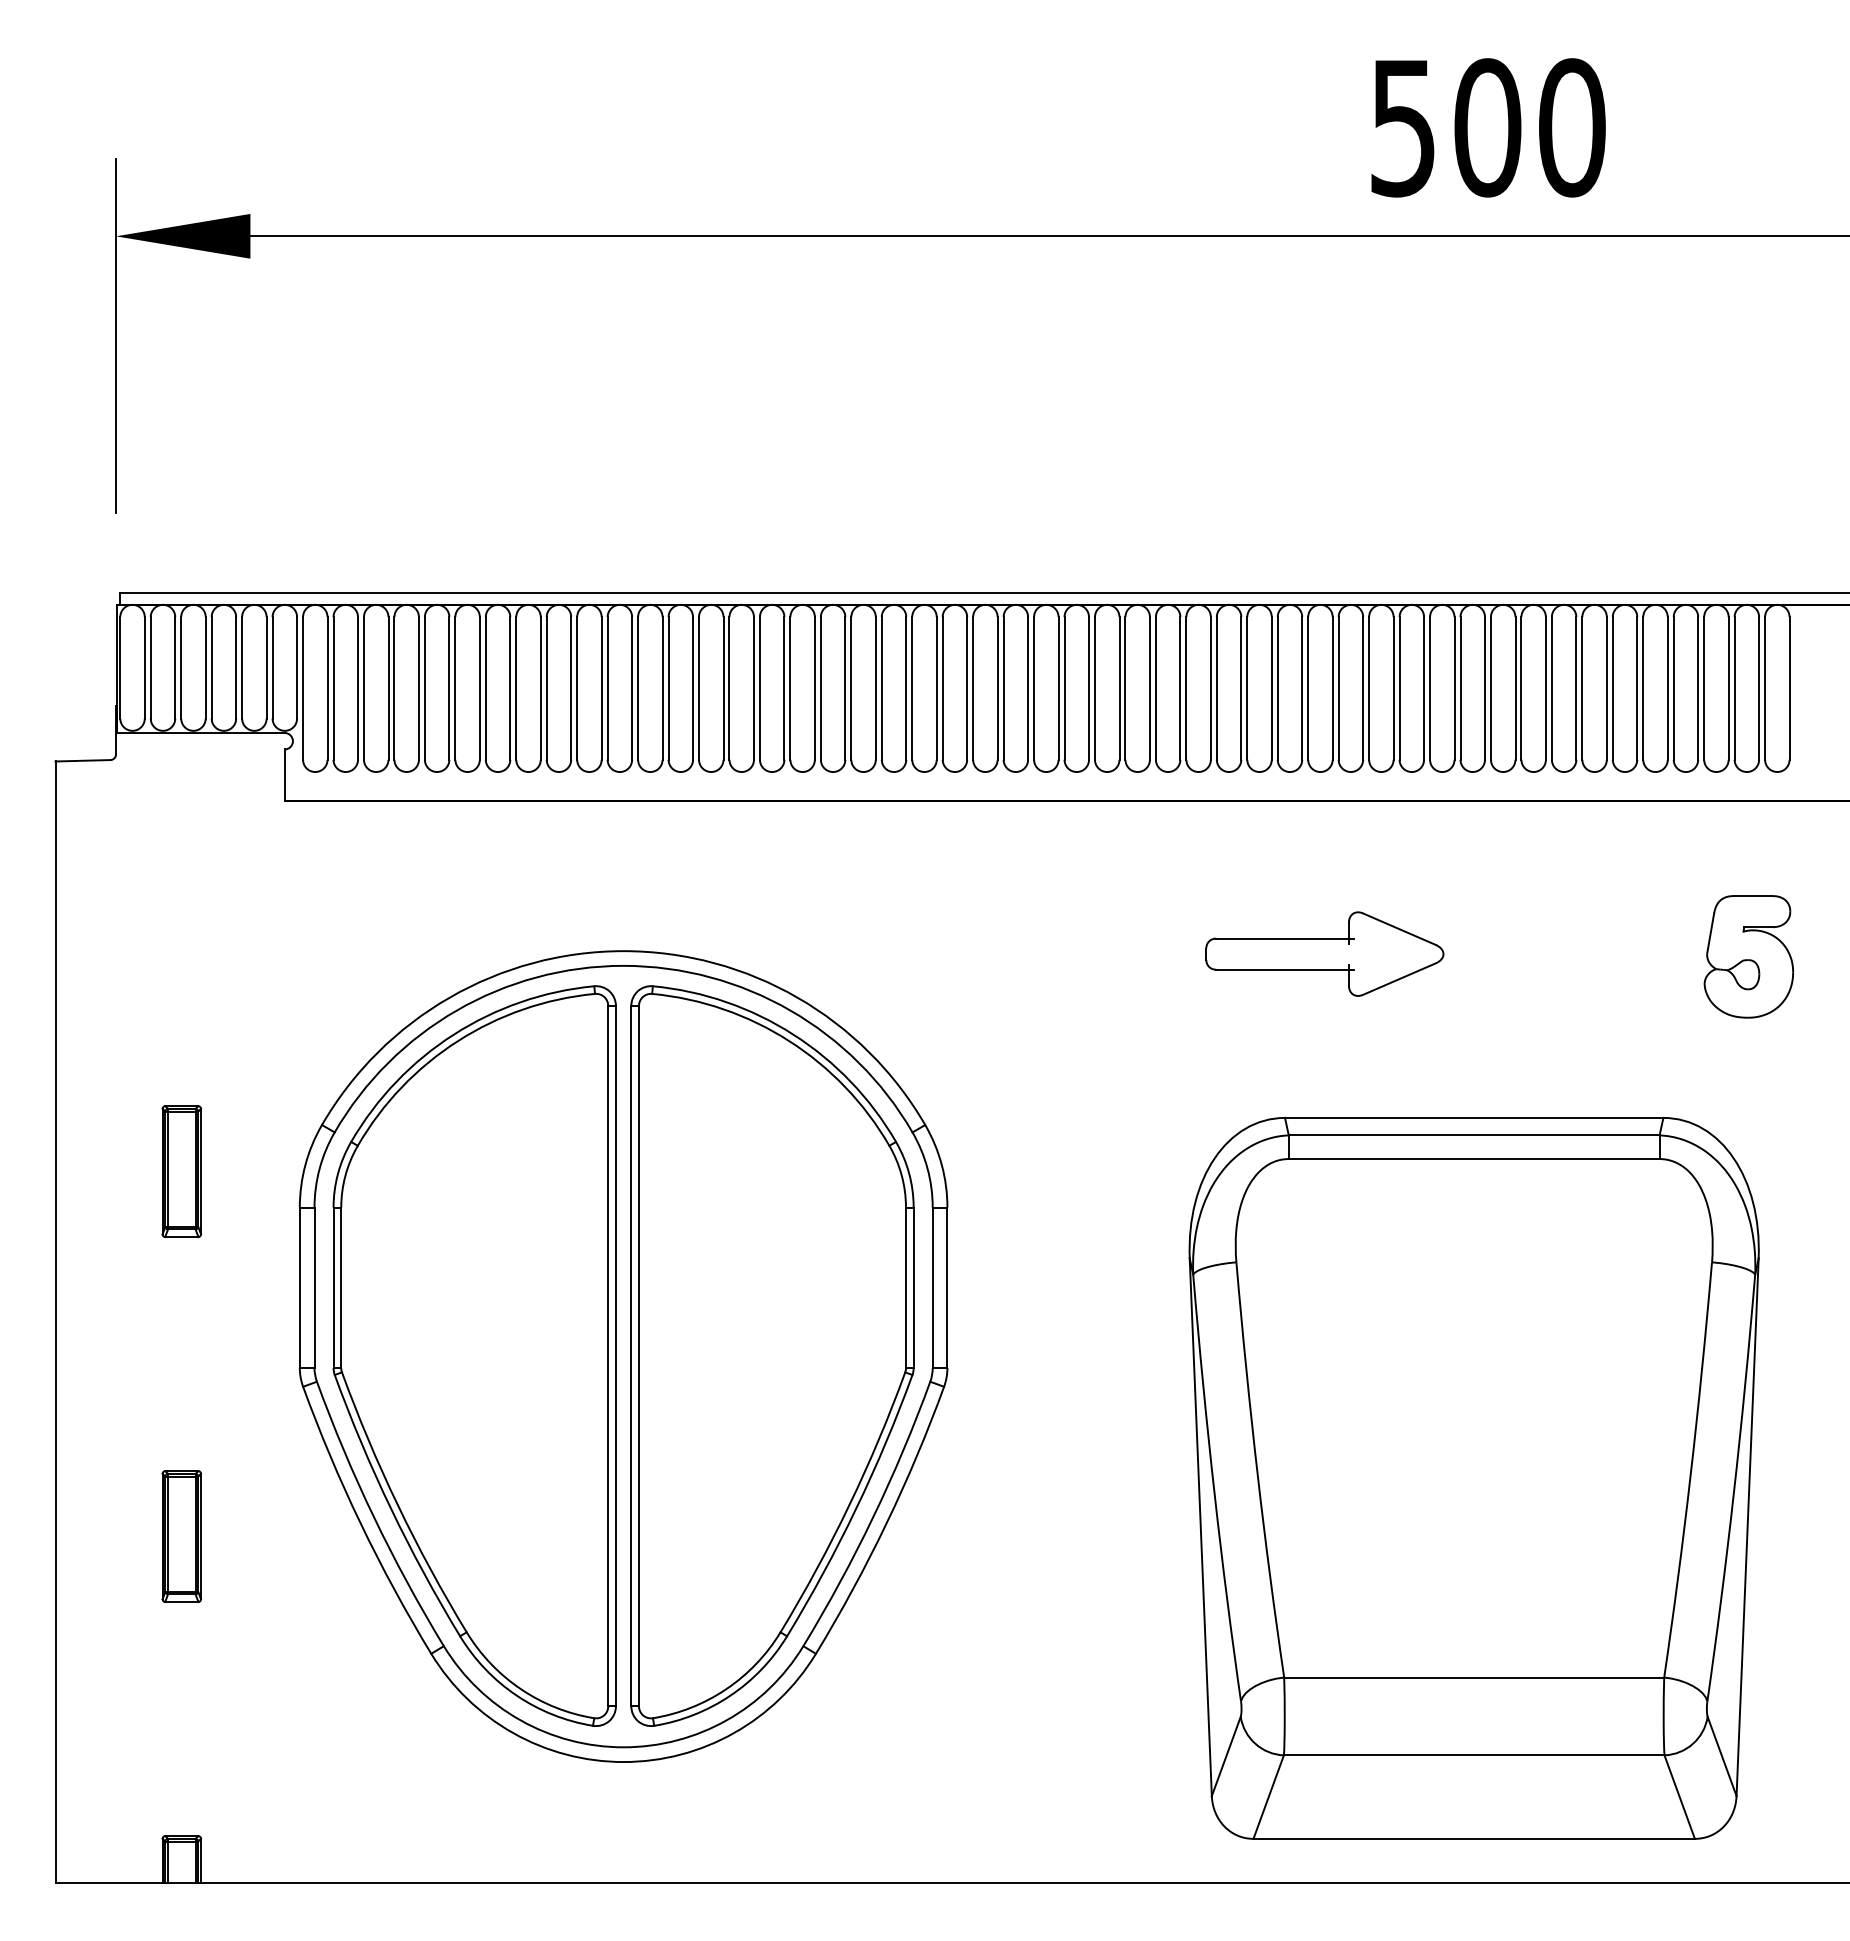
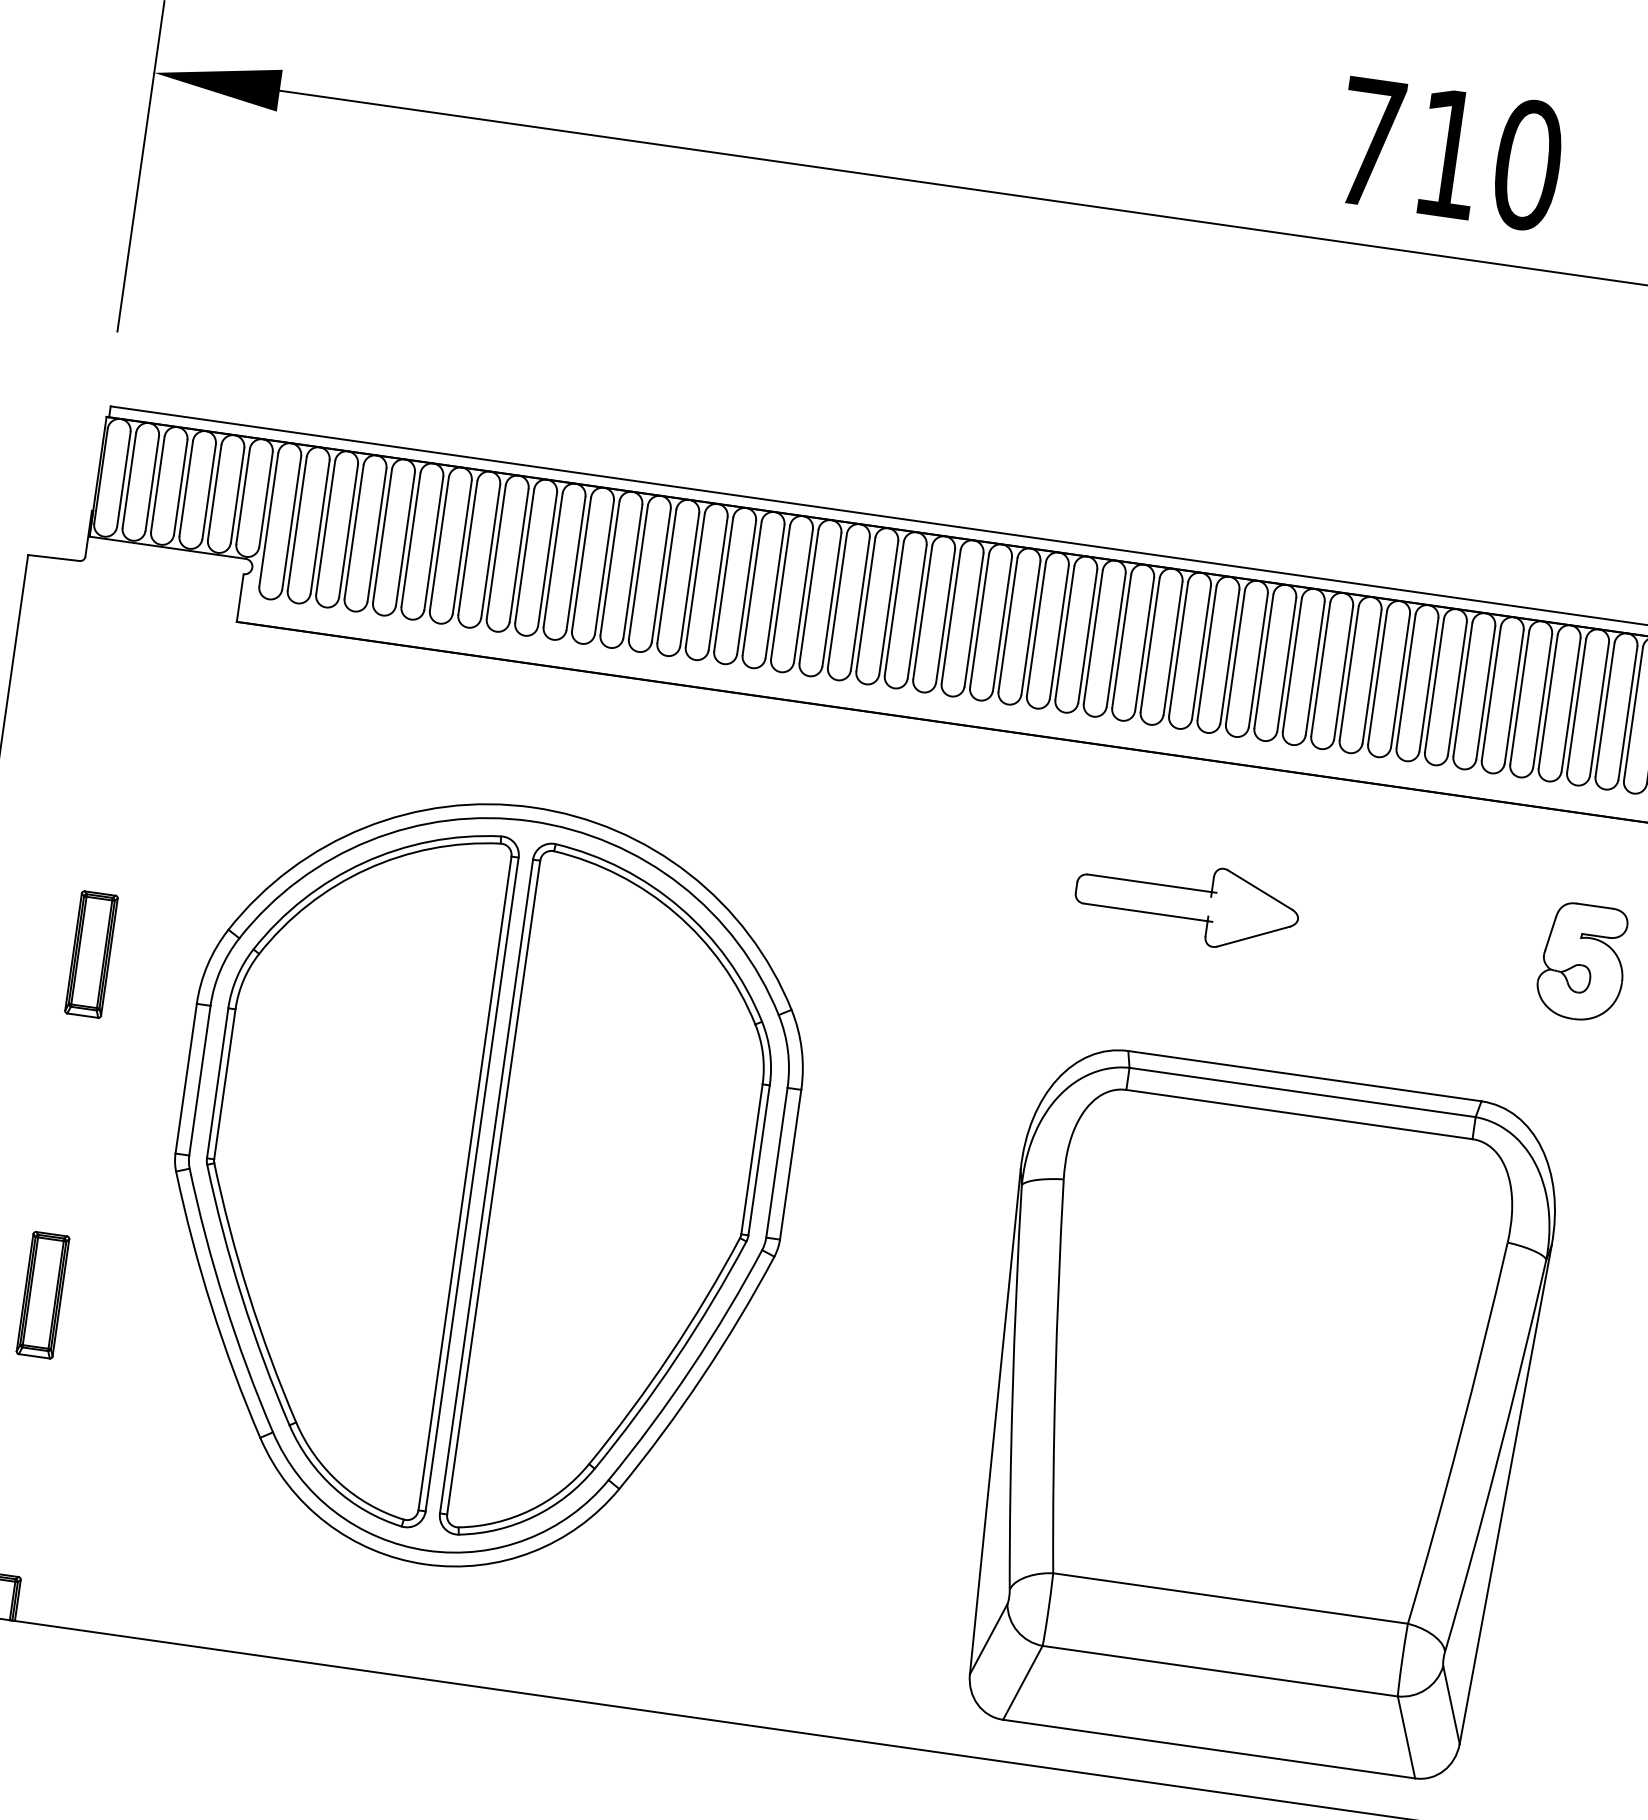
text: (1446, 127) -> (1410, 148), 500 -> 710

